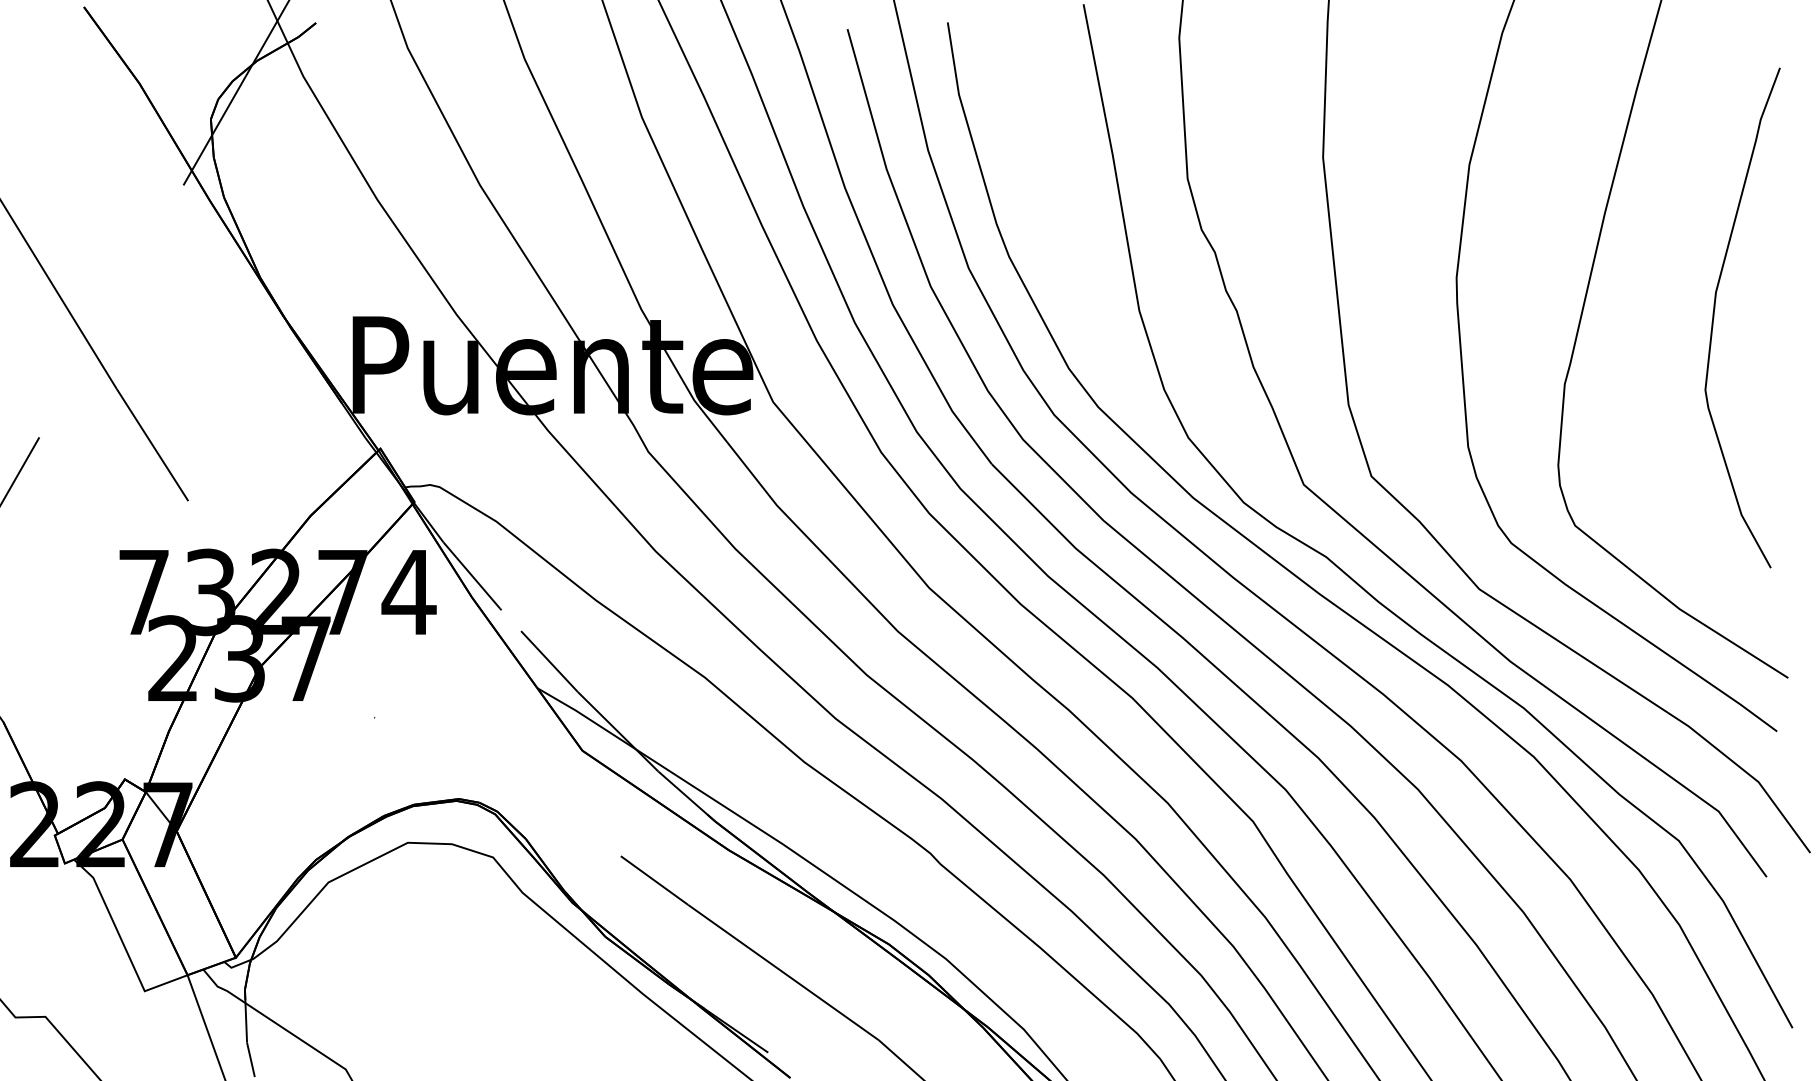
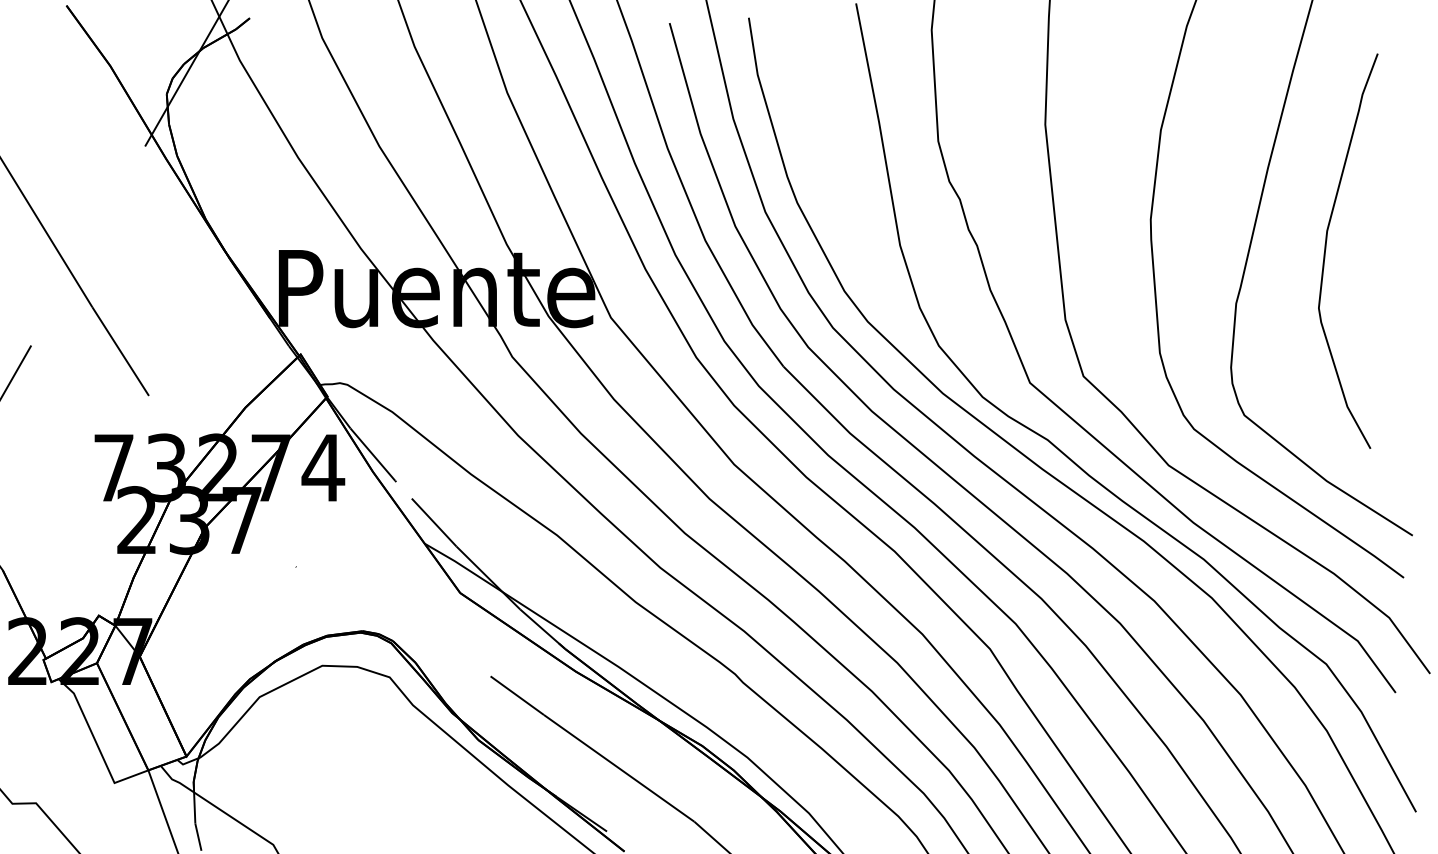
curve: (1714, 317) -> (1326, 250), moved

